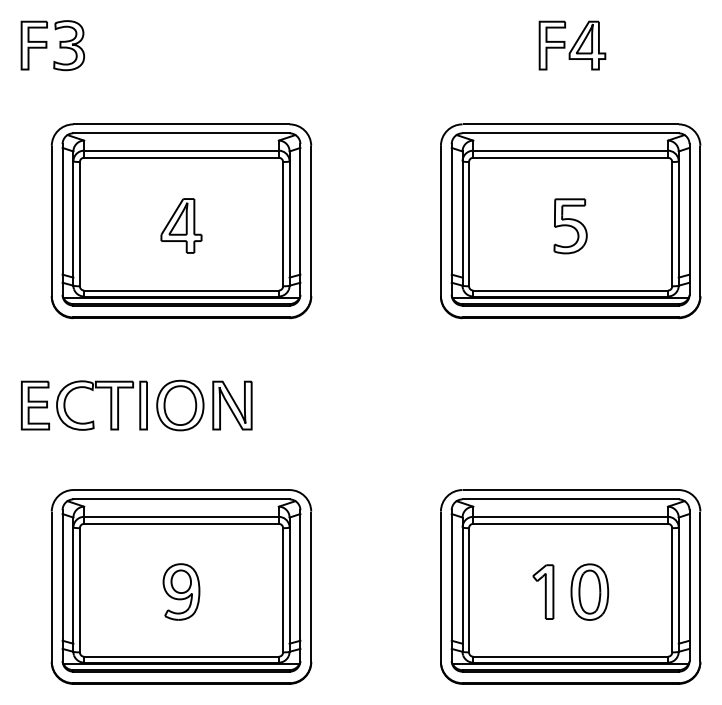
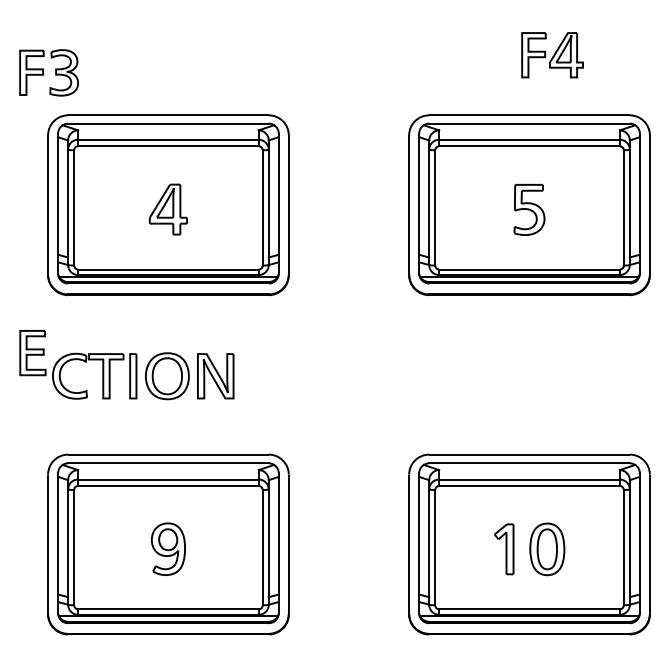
part: (52, 45) -> (48, 72), moved
part: (572, 45) -> (552, 55), moved
part: (35, 405) -> (32, 352), moved

